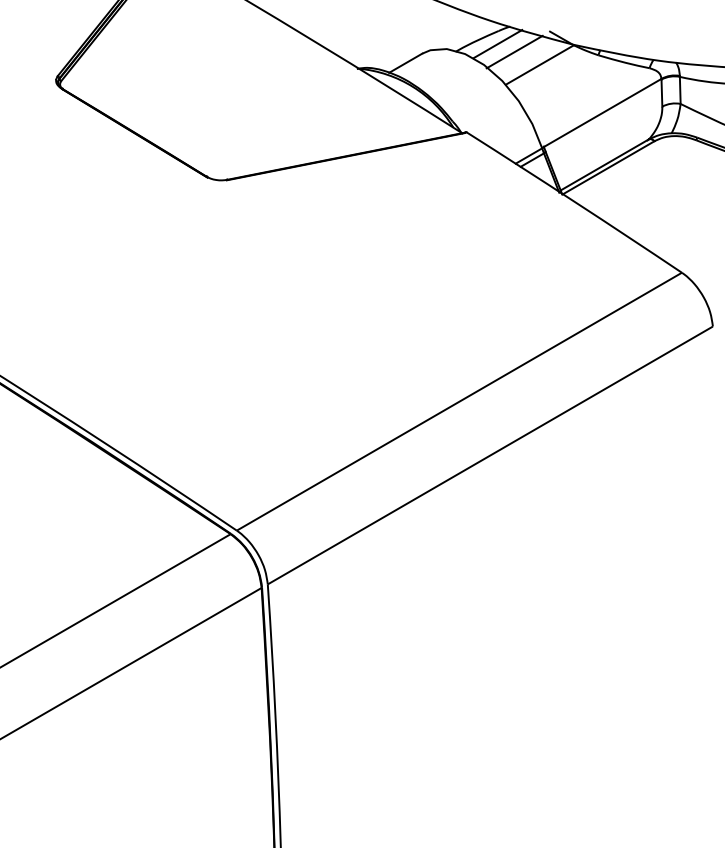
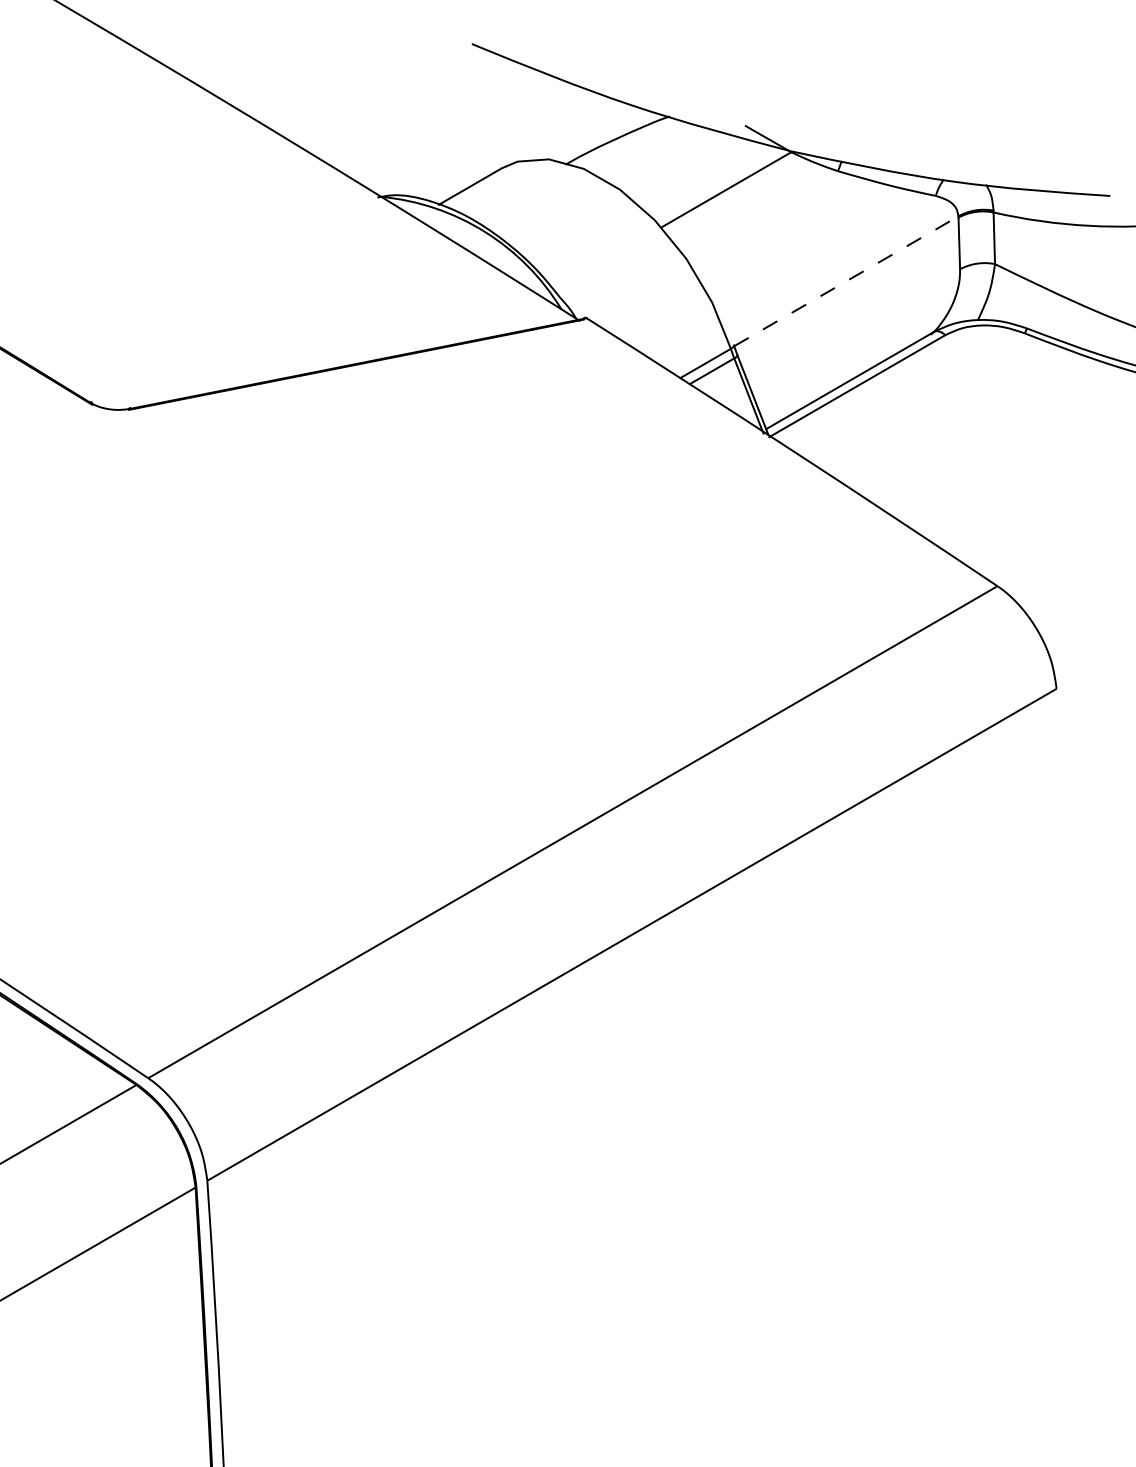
line: (497, 43) -> (645, 148), removed
line: (514, 51) -> (678, 164), removed
line: (602, 112) -> (845, 280), solid -> dashed

